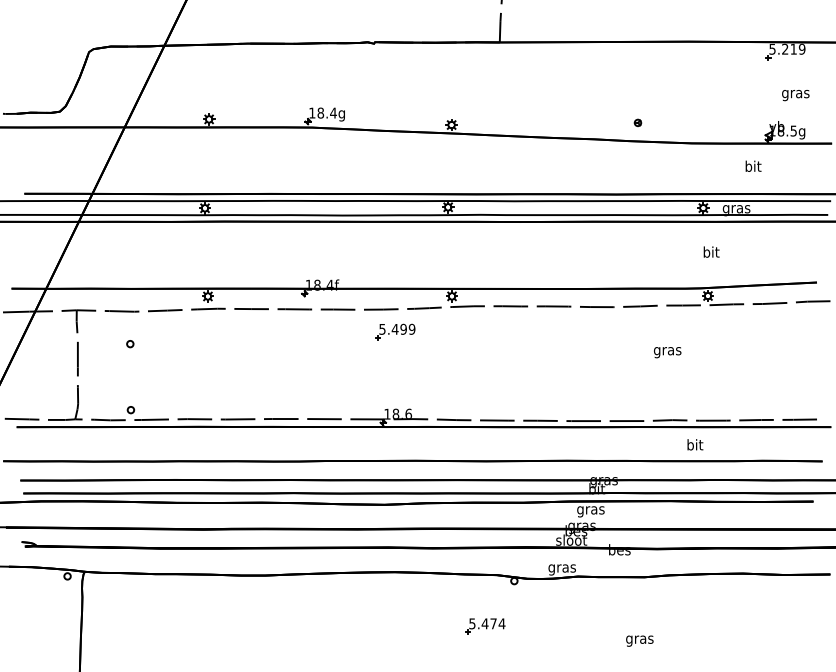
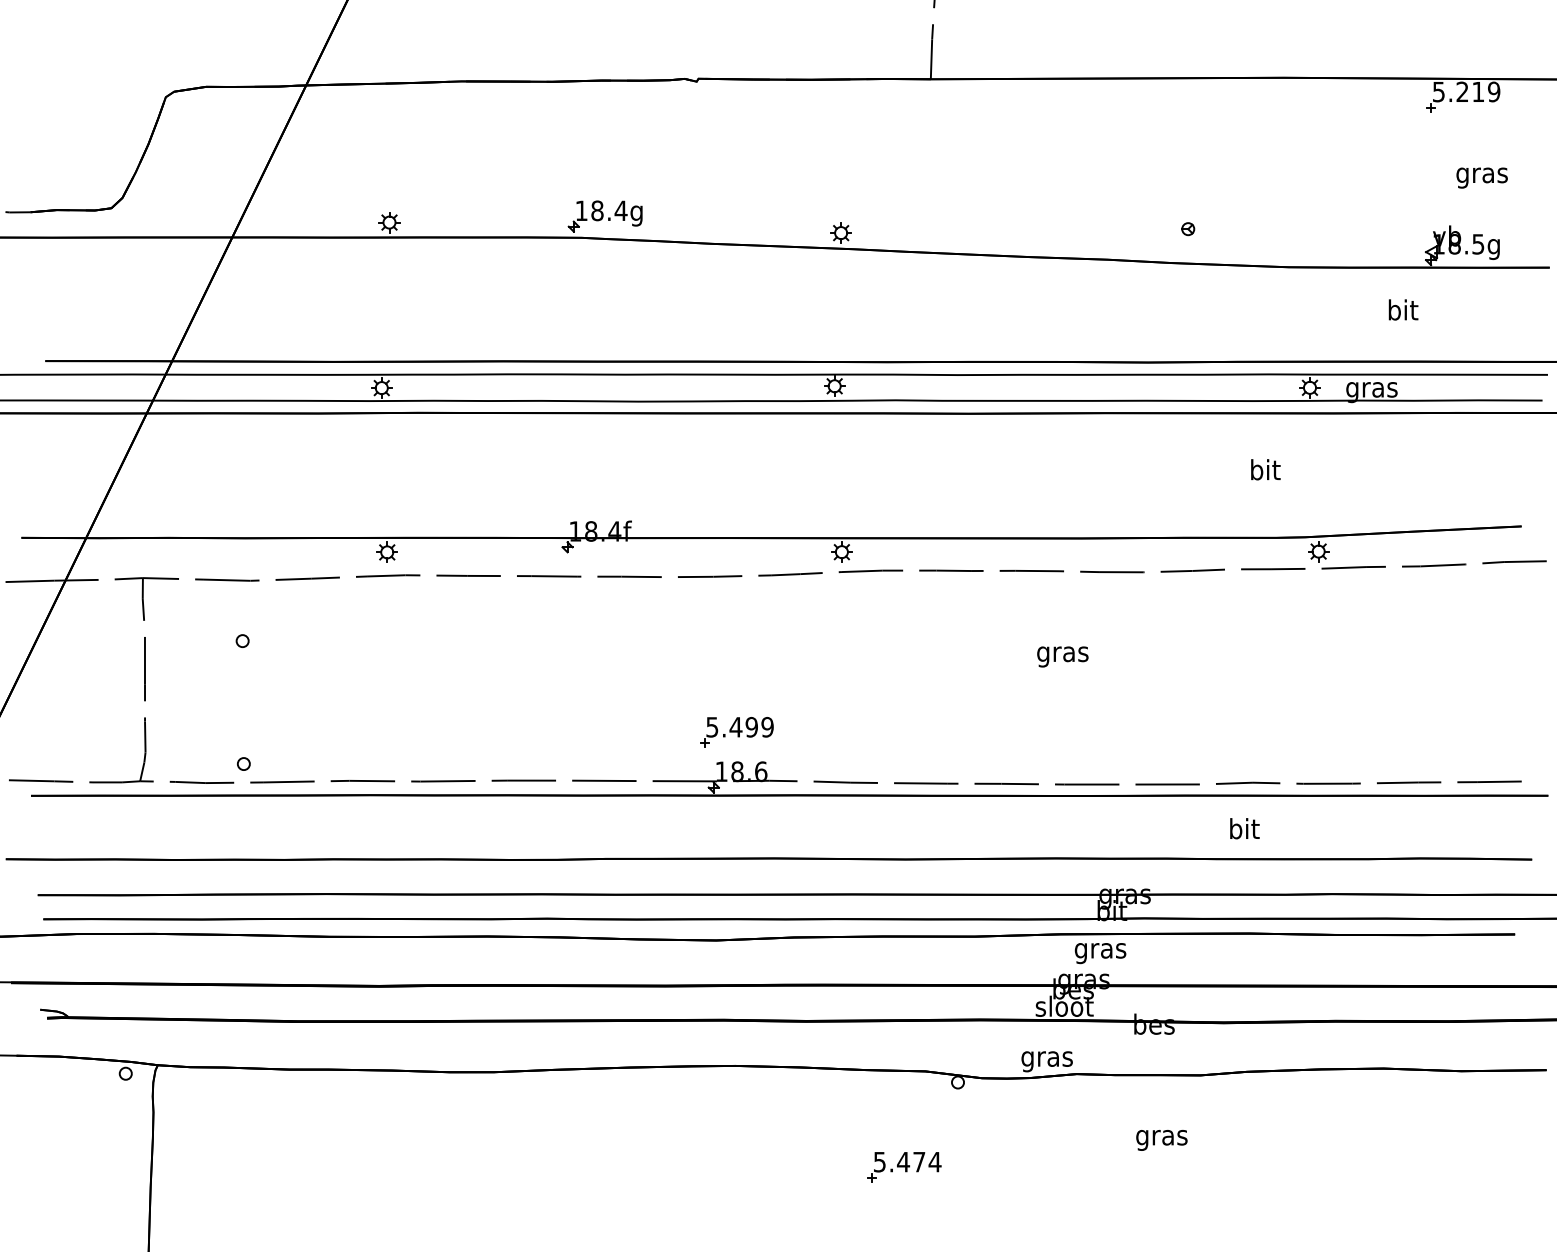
text: (711, 251) -> (1265, 468), moved
part: (395, 331) -> (736, 731), moved
text: (667, 352) -> (1062, 656), moved
text: (695, 444) -> (1245, 828), moved
text: (639, 640) -> (1161, 1139), moved

